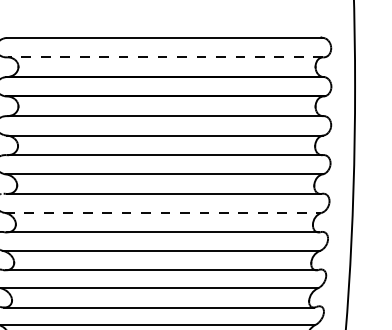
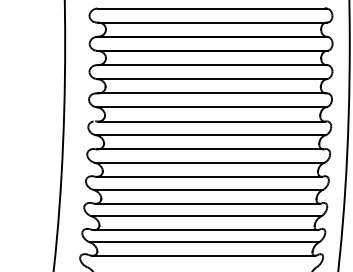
line: (164, 57) -> (211, 22), dashed -> solid
line: (162, 213) -> (210, 135), dashed -> solid

